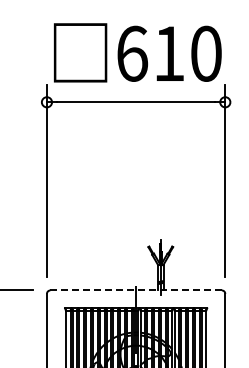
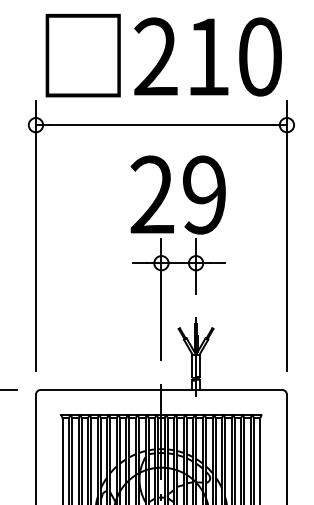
text: (132, 53) -> (156, 56), 610 -> 210
part: (147, 196) -> (177, 257), added
line: (136, 290) -> (161, 390), dashed -> solid

